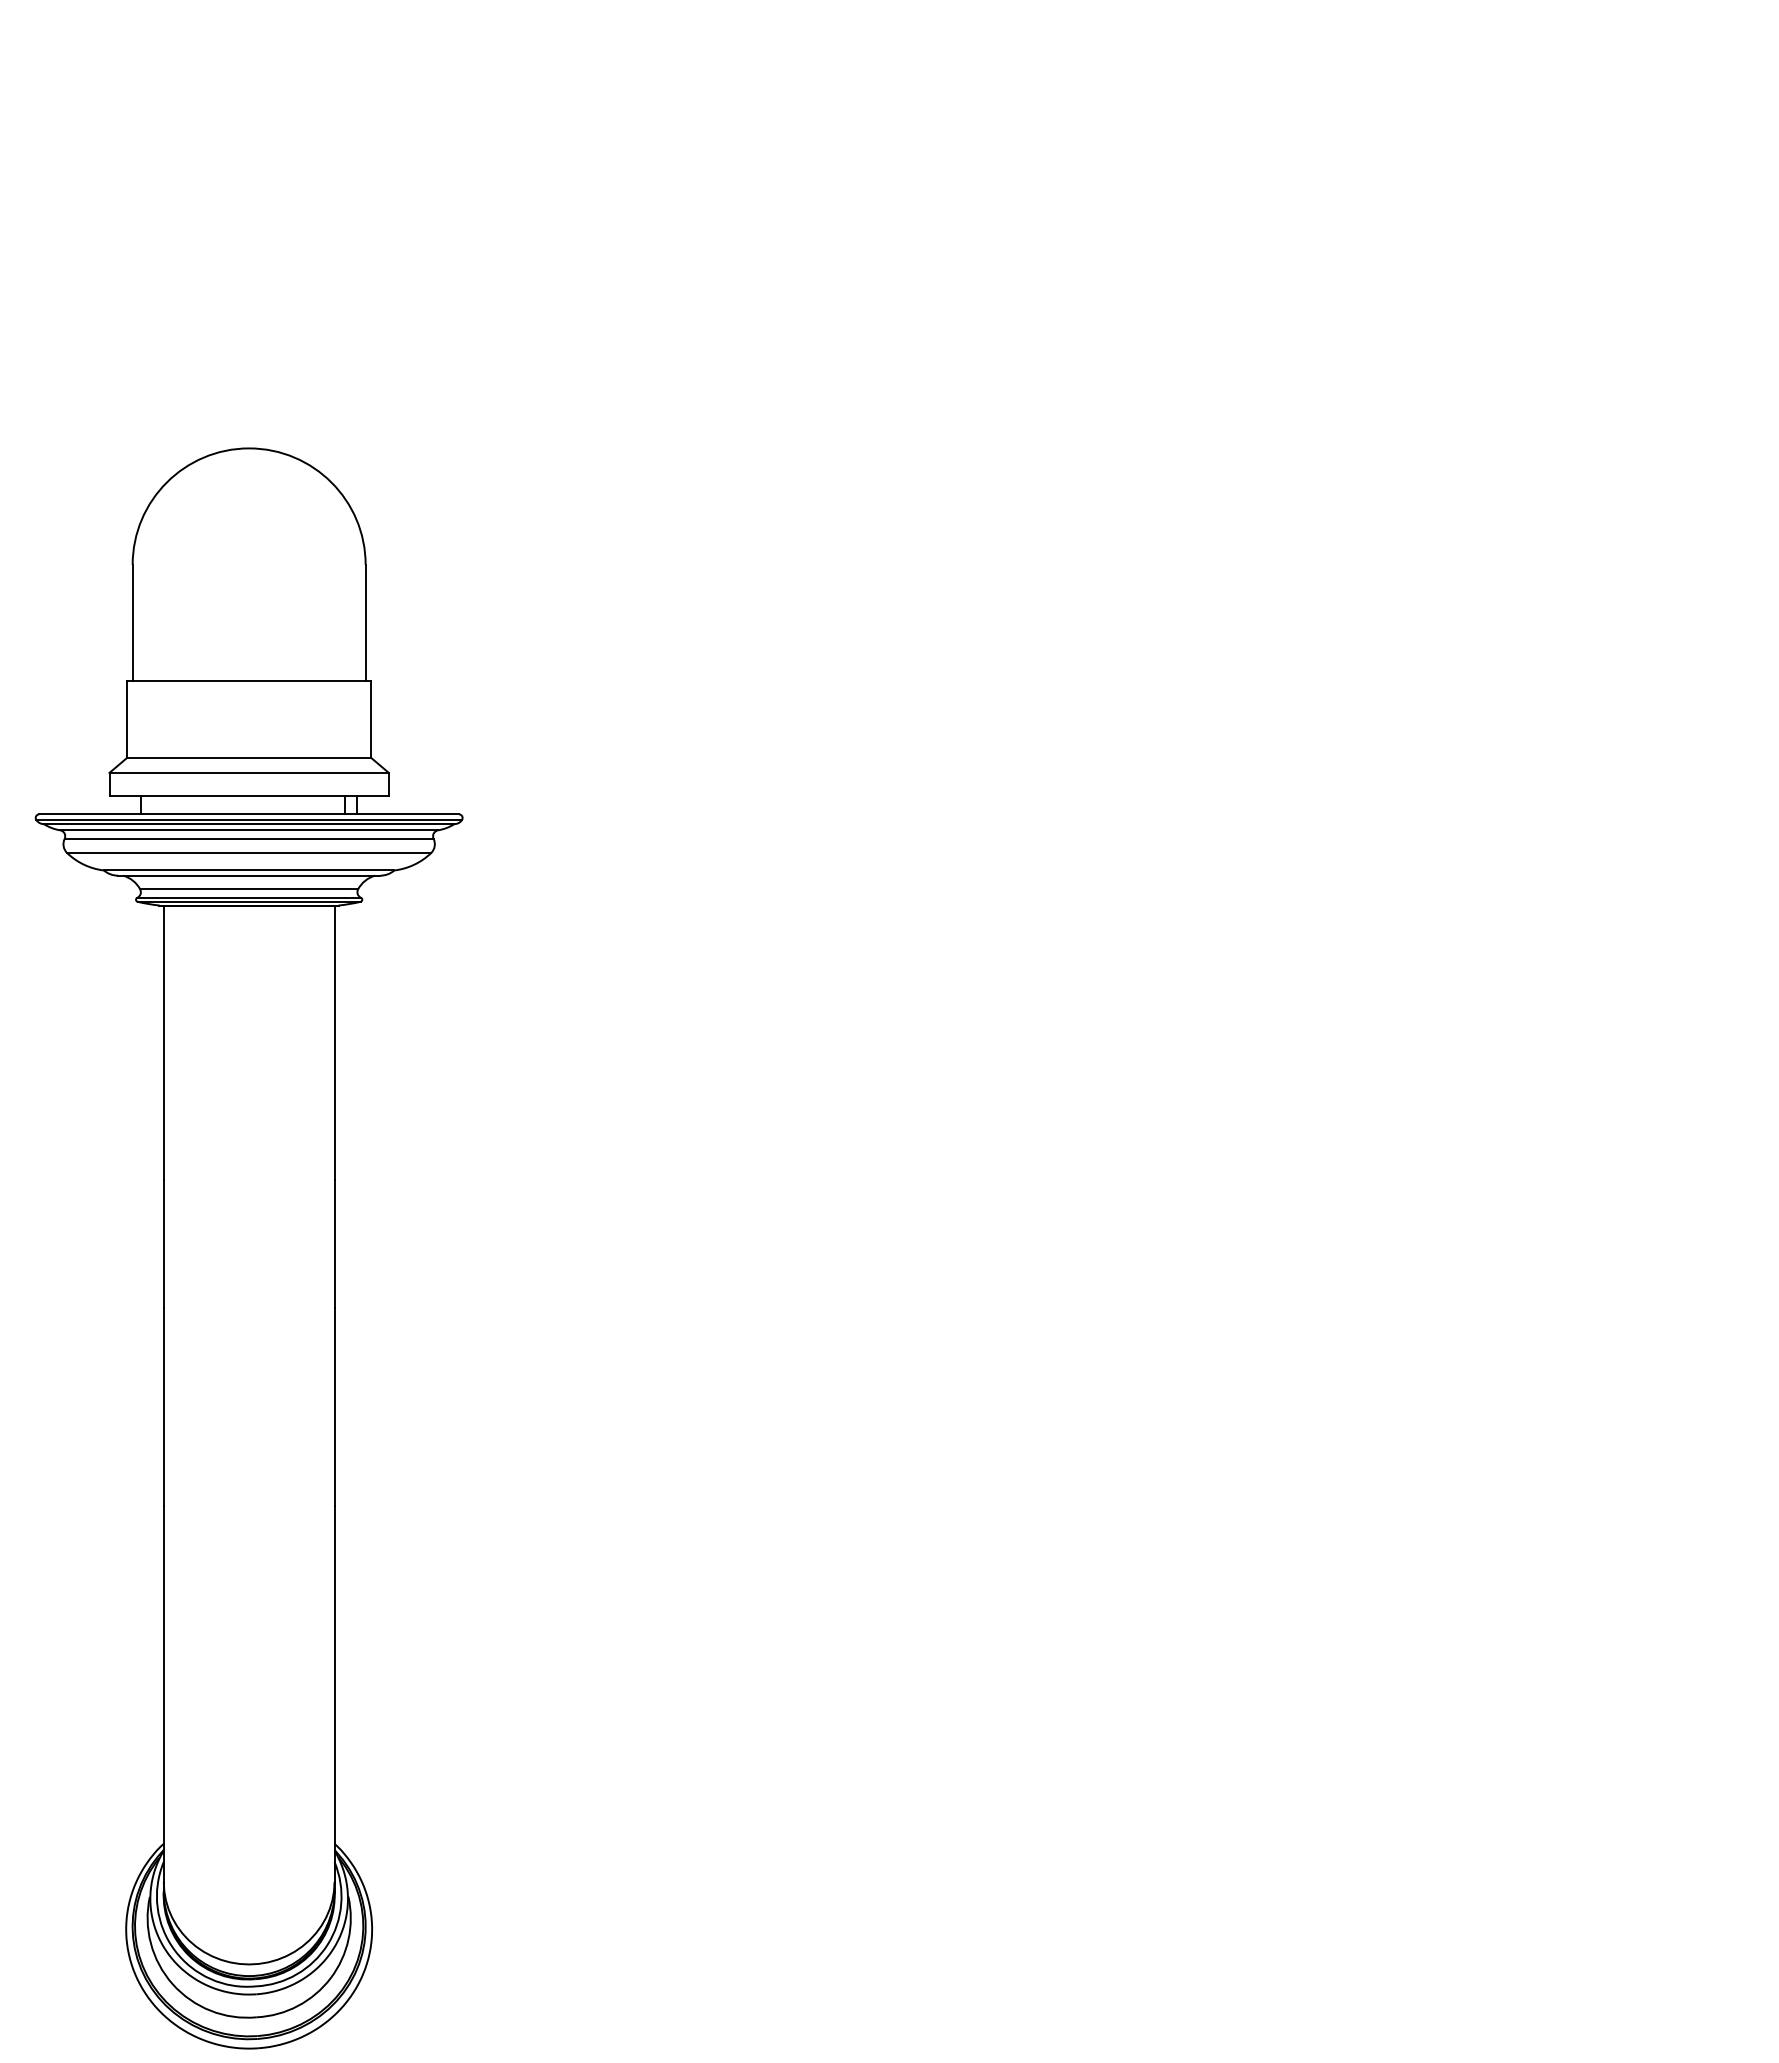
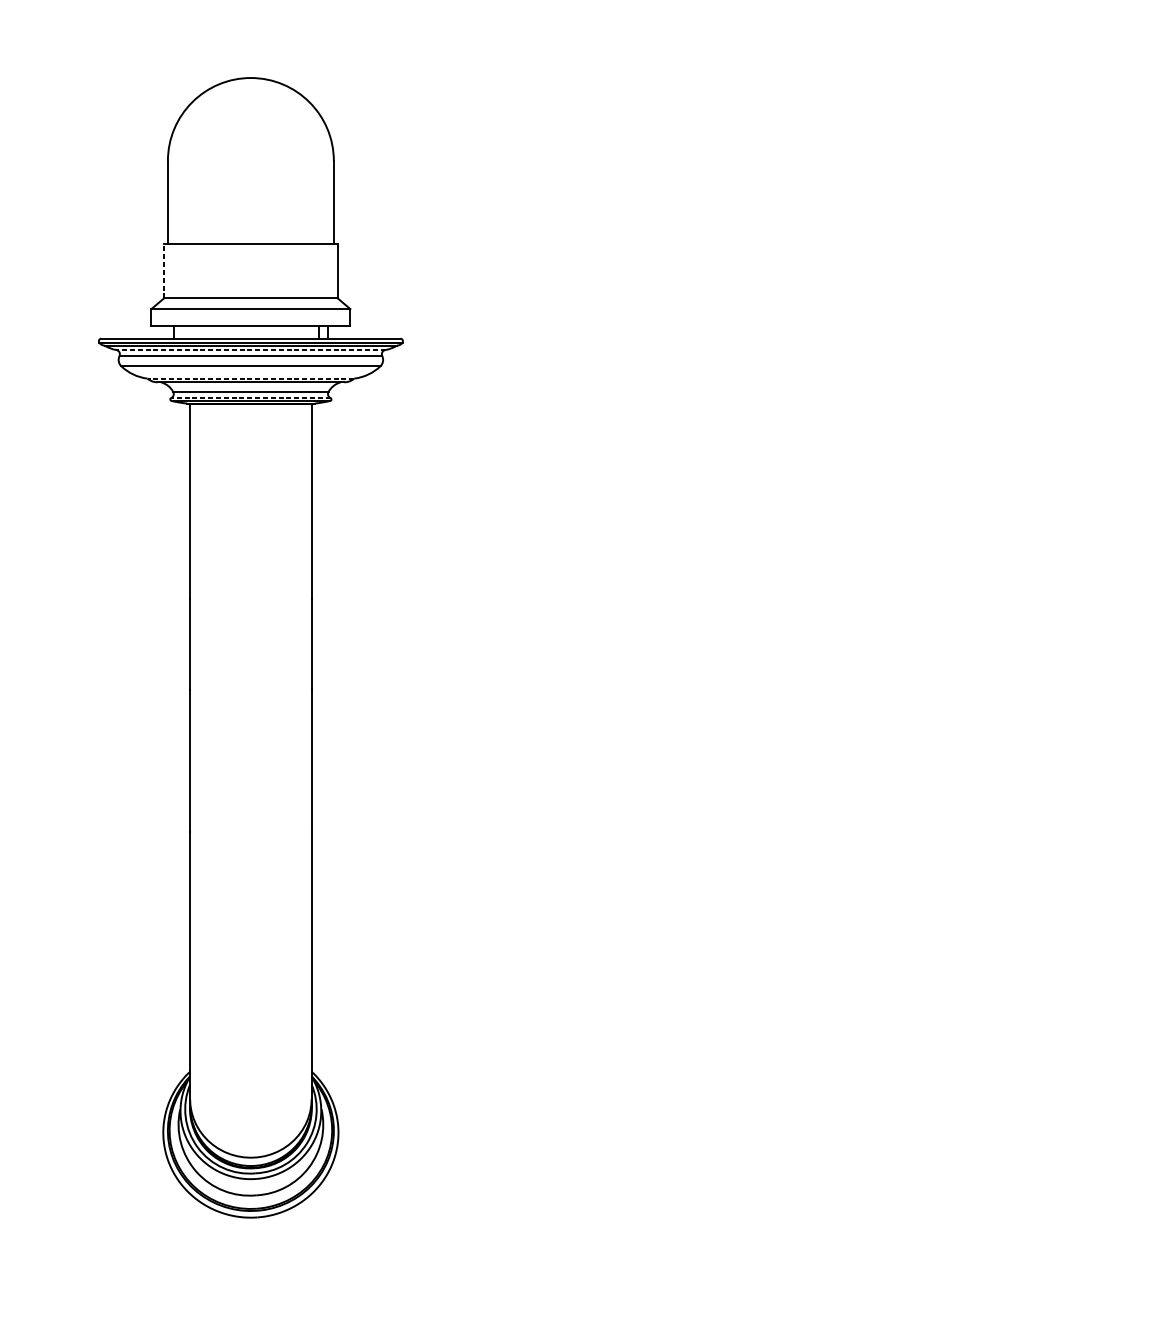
line: (127, 719) -> (164, 271), solid -> dashed
line: (248, 830) -> (250, 350), solid -> dashed
line: (248, 870) -> (250, 378), solid -> dashed
line: (249, 897) -> (251, 397), solid -> dashed

